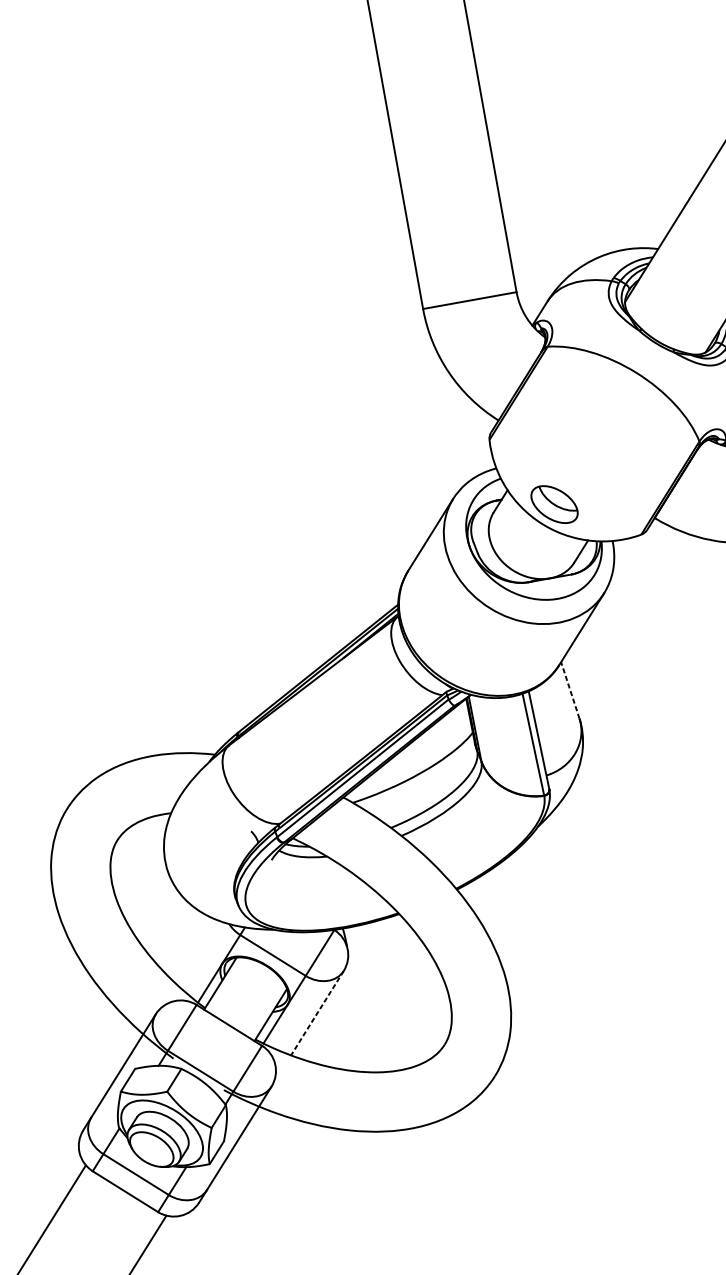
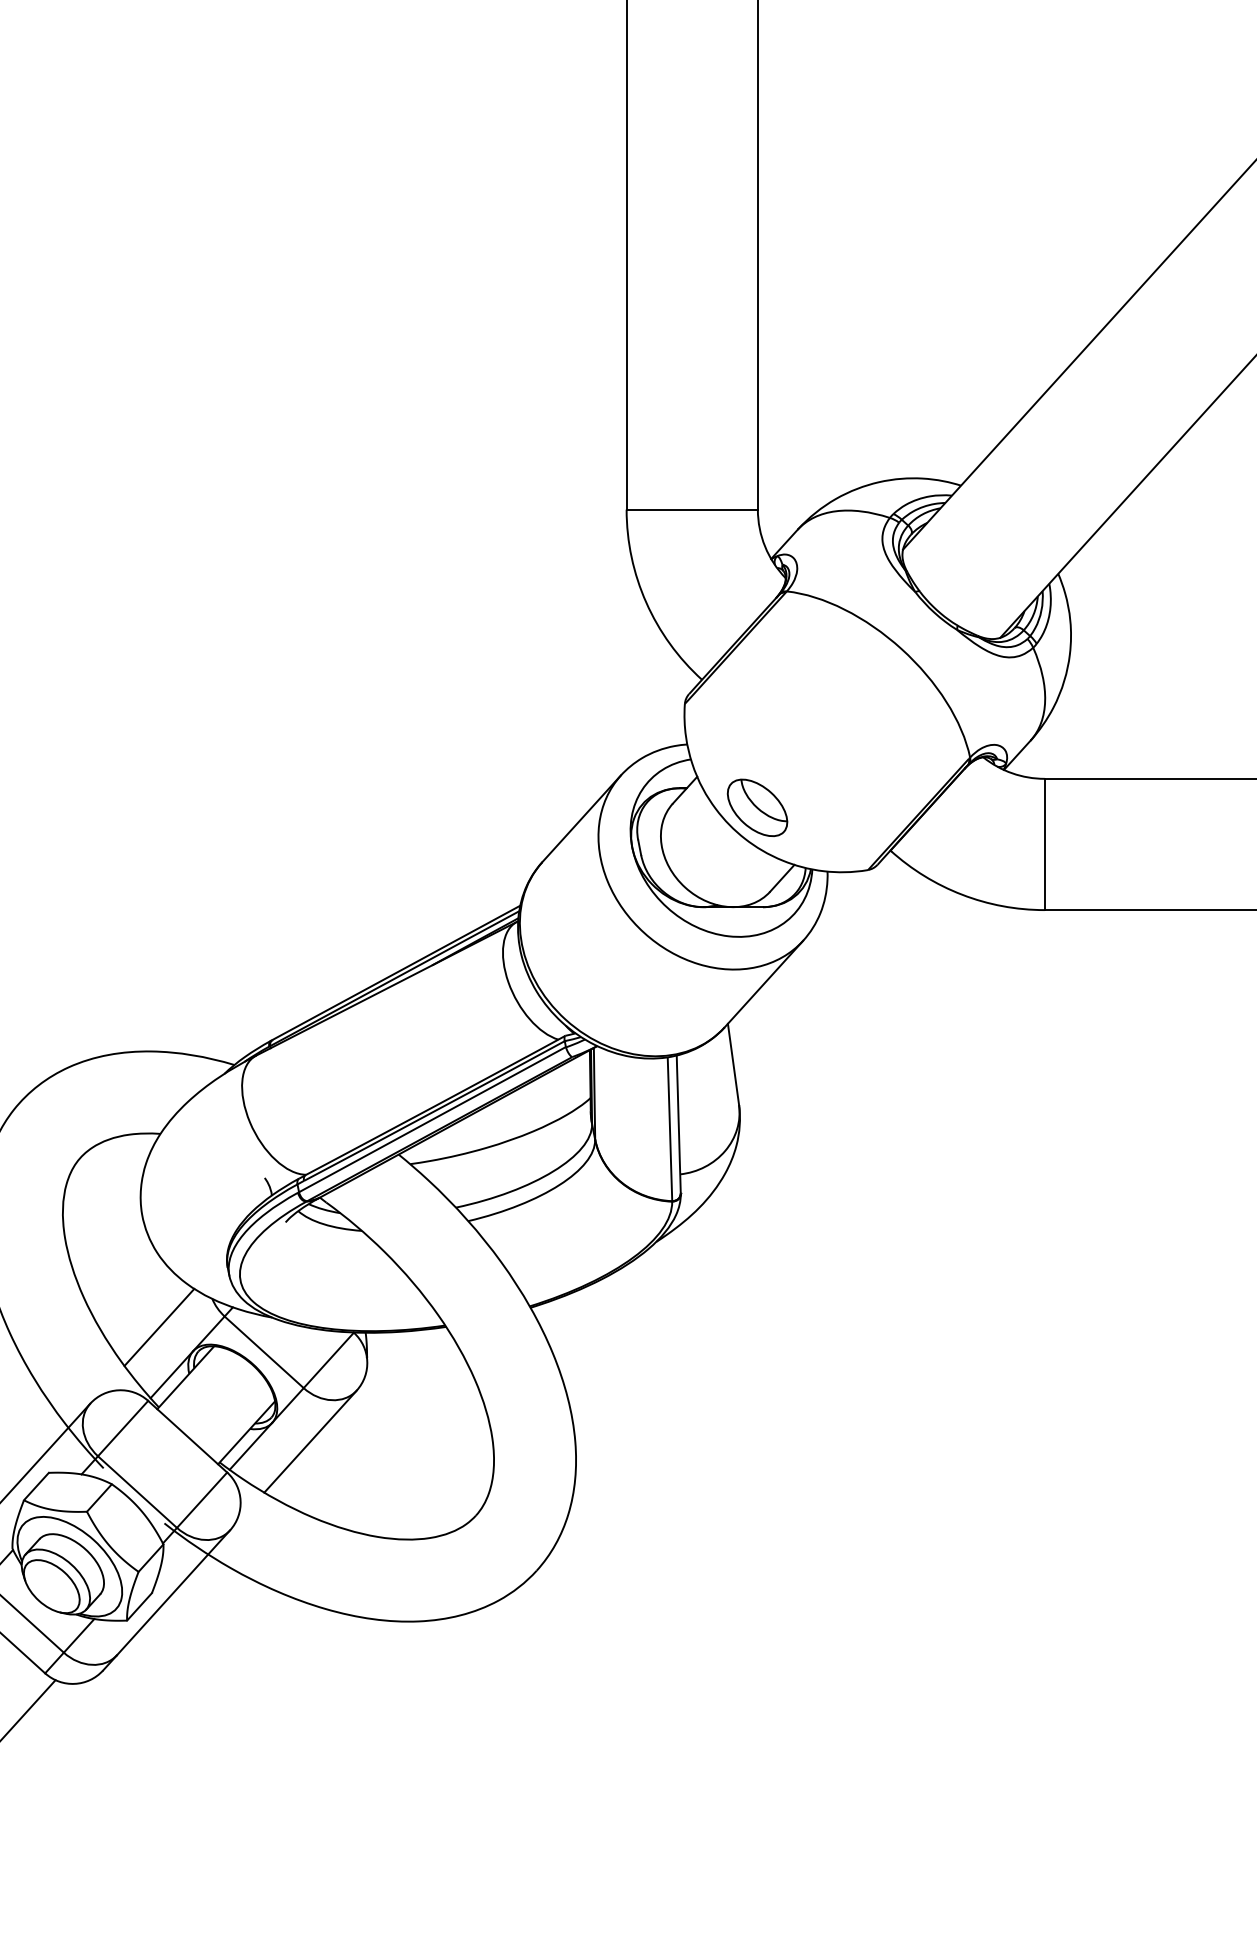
line: (570, 690) -> (733, 1064), dashed -> solid
line: (195, 950) -> (159, 1326), added
line: (317, 1013) -> (310, 1441), dashed -> solid

